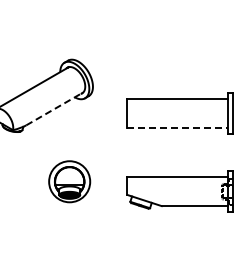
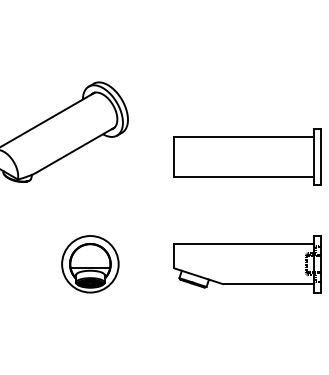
line: (54, 108) -> (74, 149), dashed -> solid
line: (177, 128) -> (244, 177), dashed -> solid
part: (69, 181) -> (90, 263), moved

